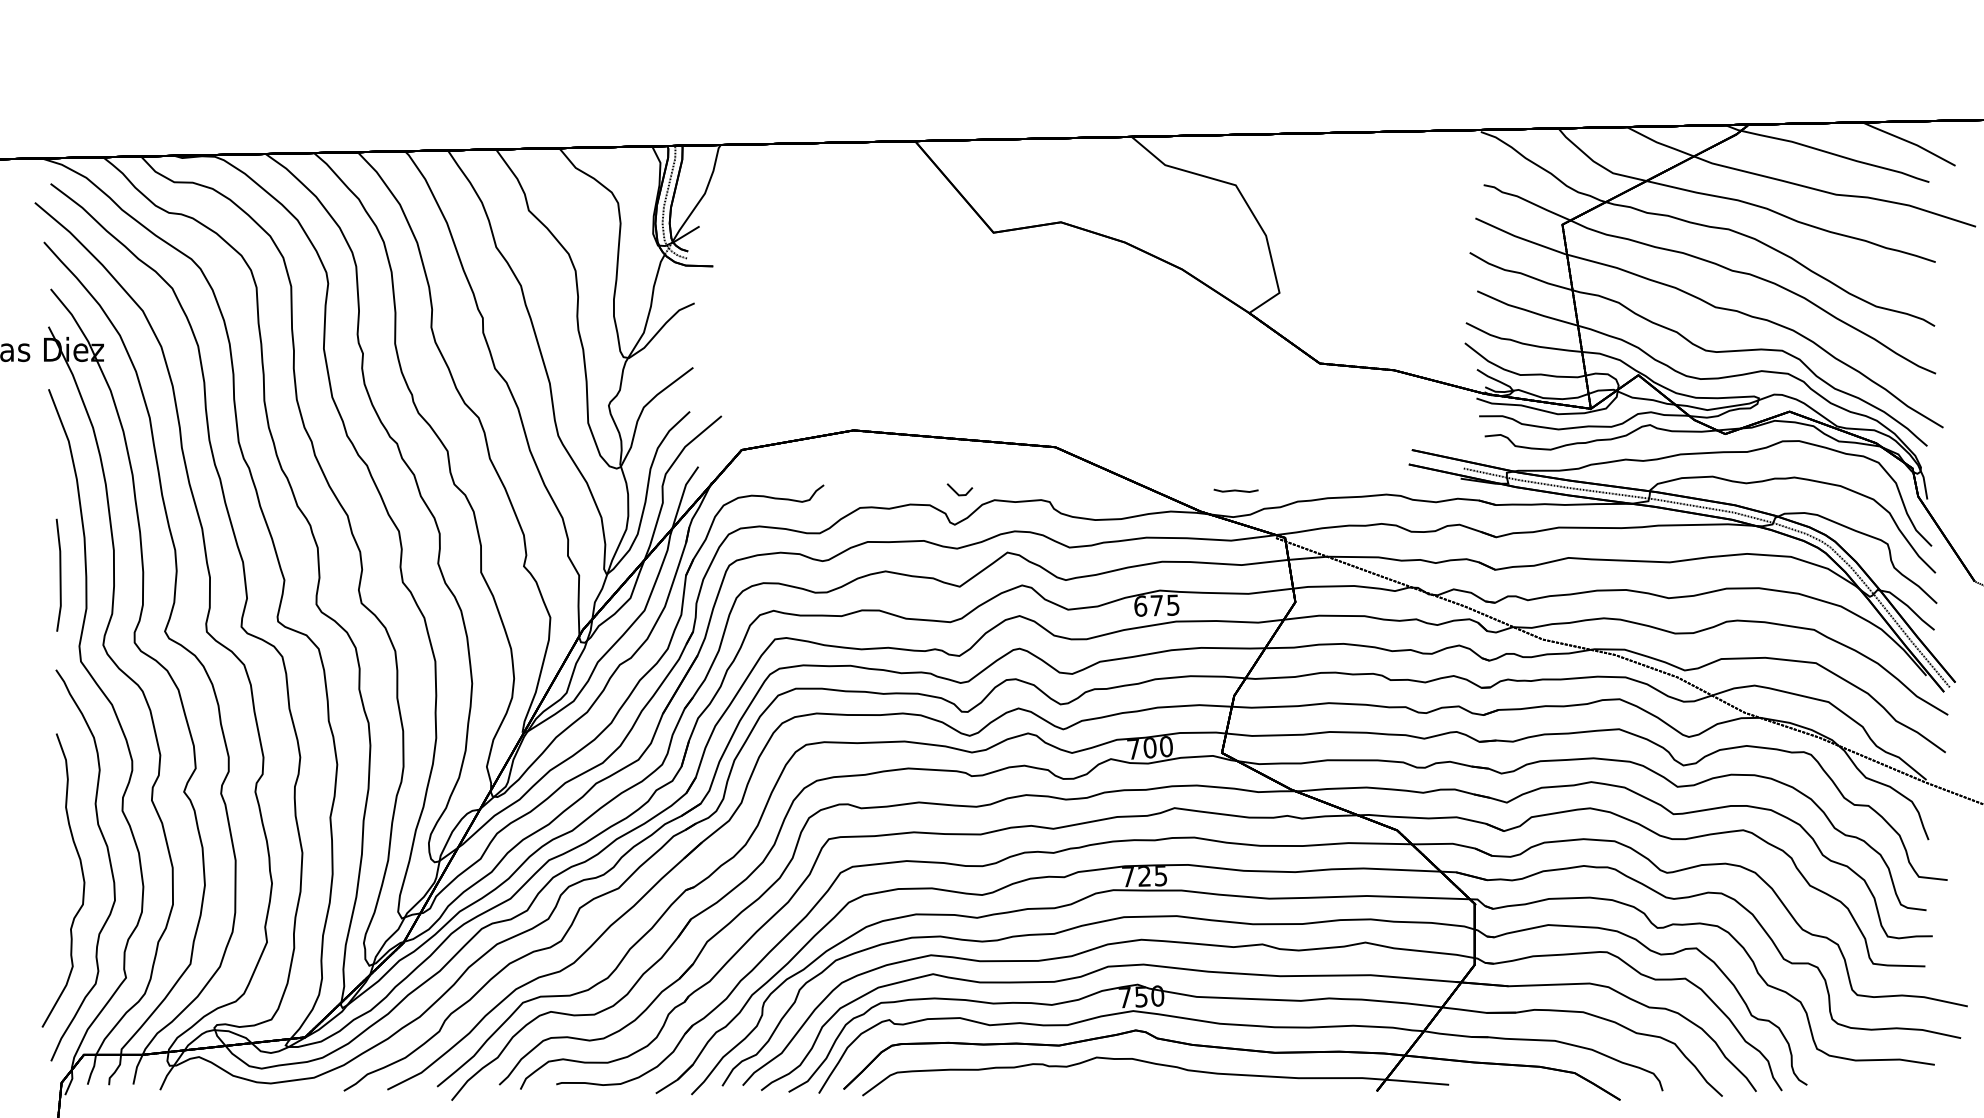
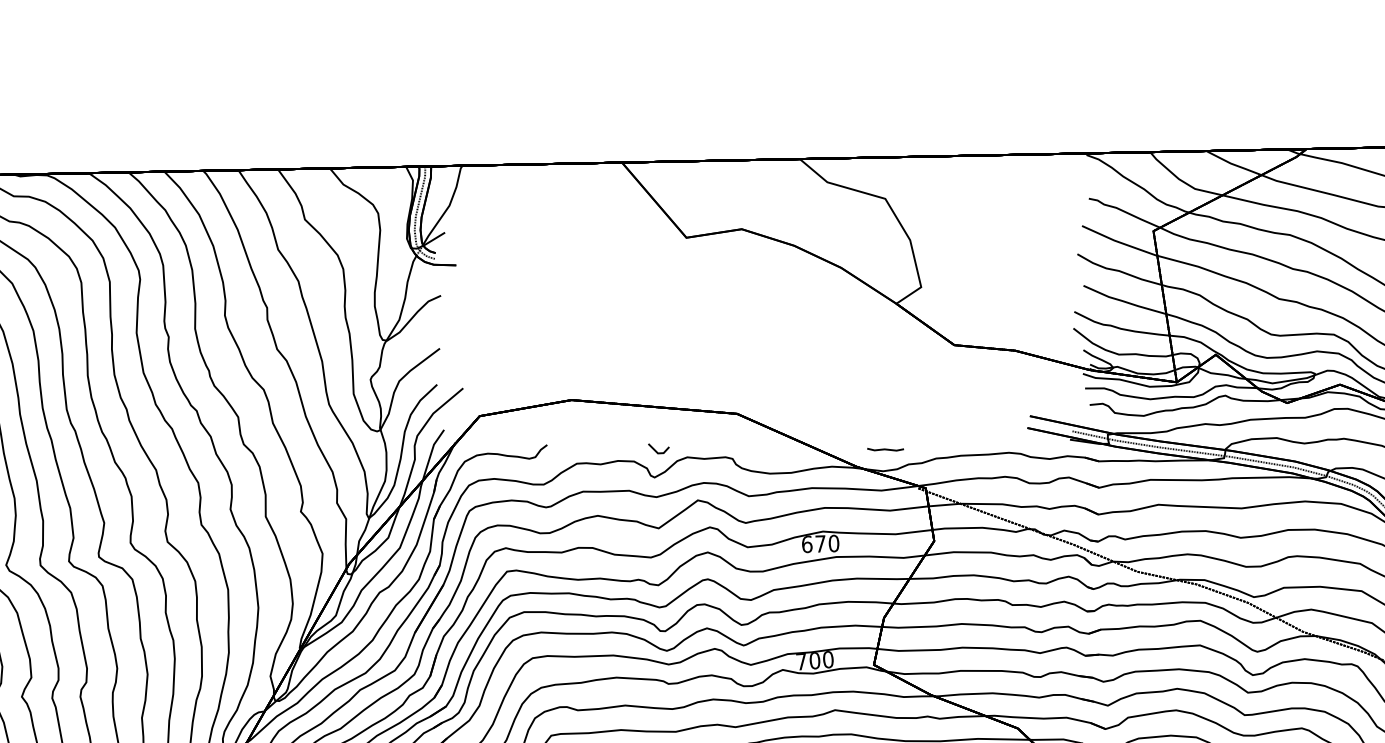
text: (1173, 604) -> (834, 542), 675 -> 670

